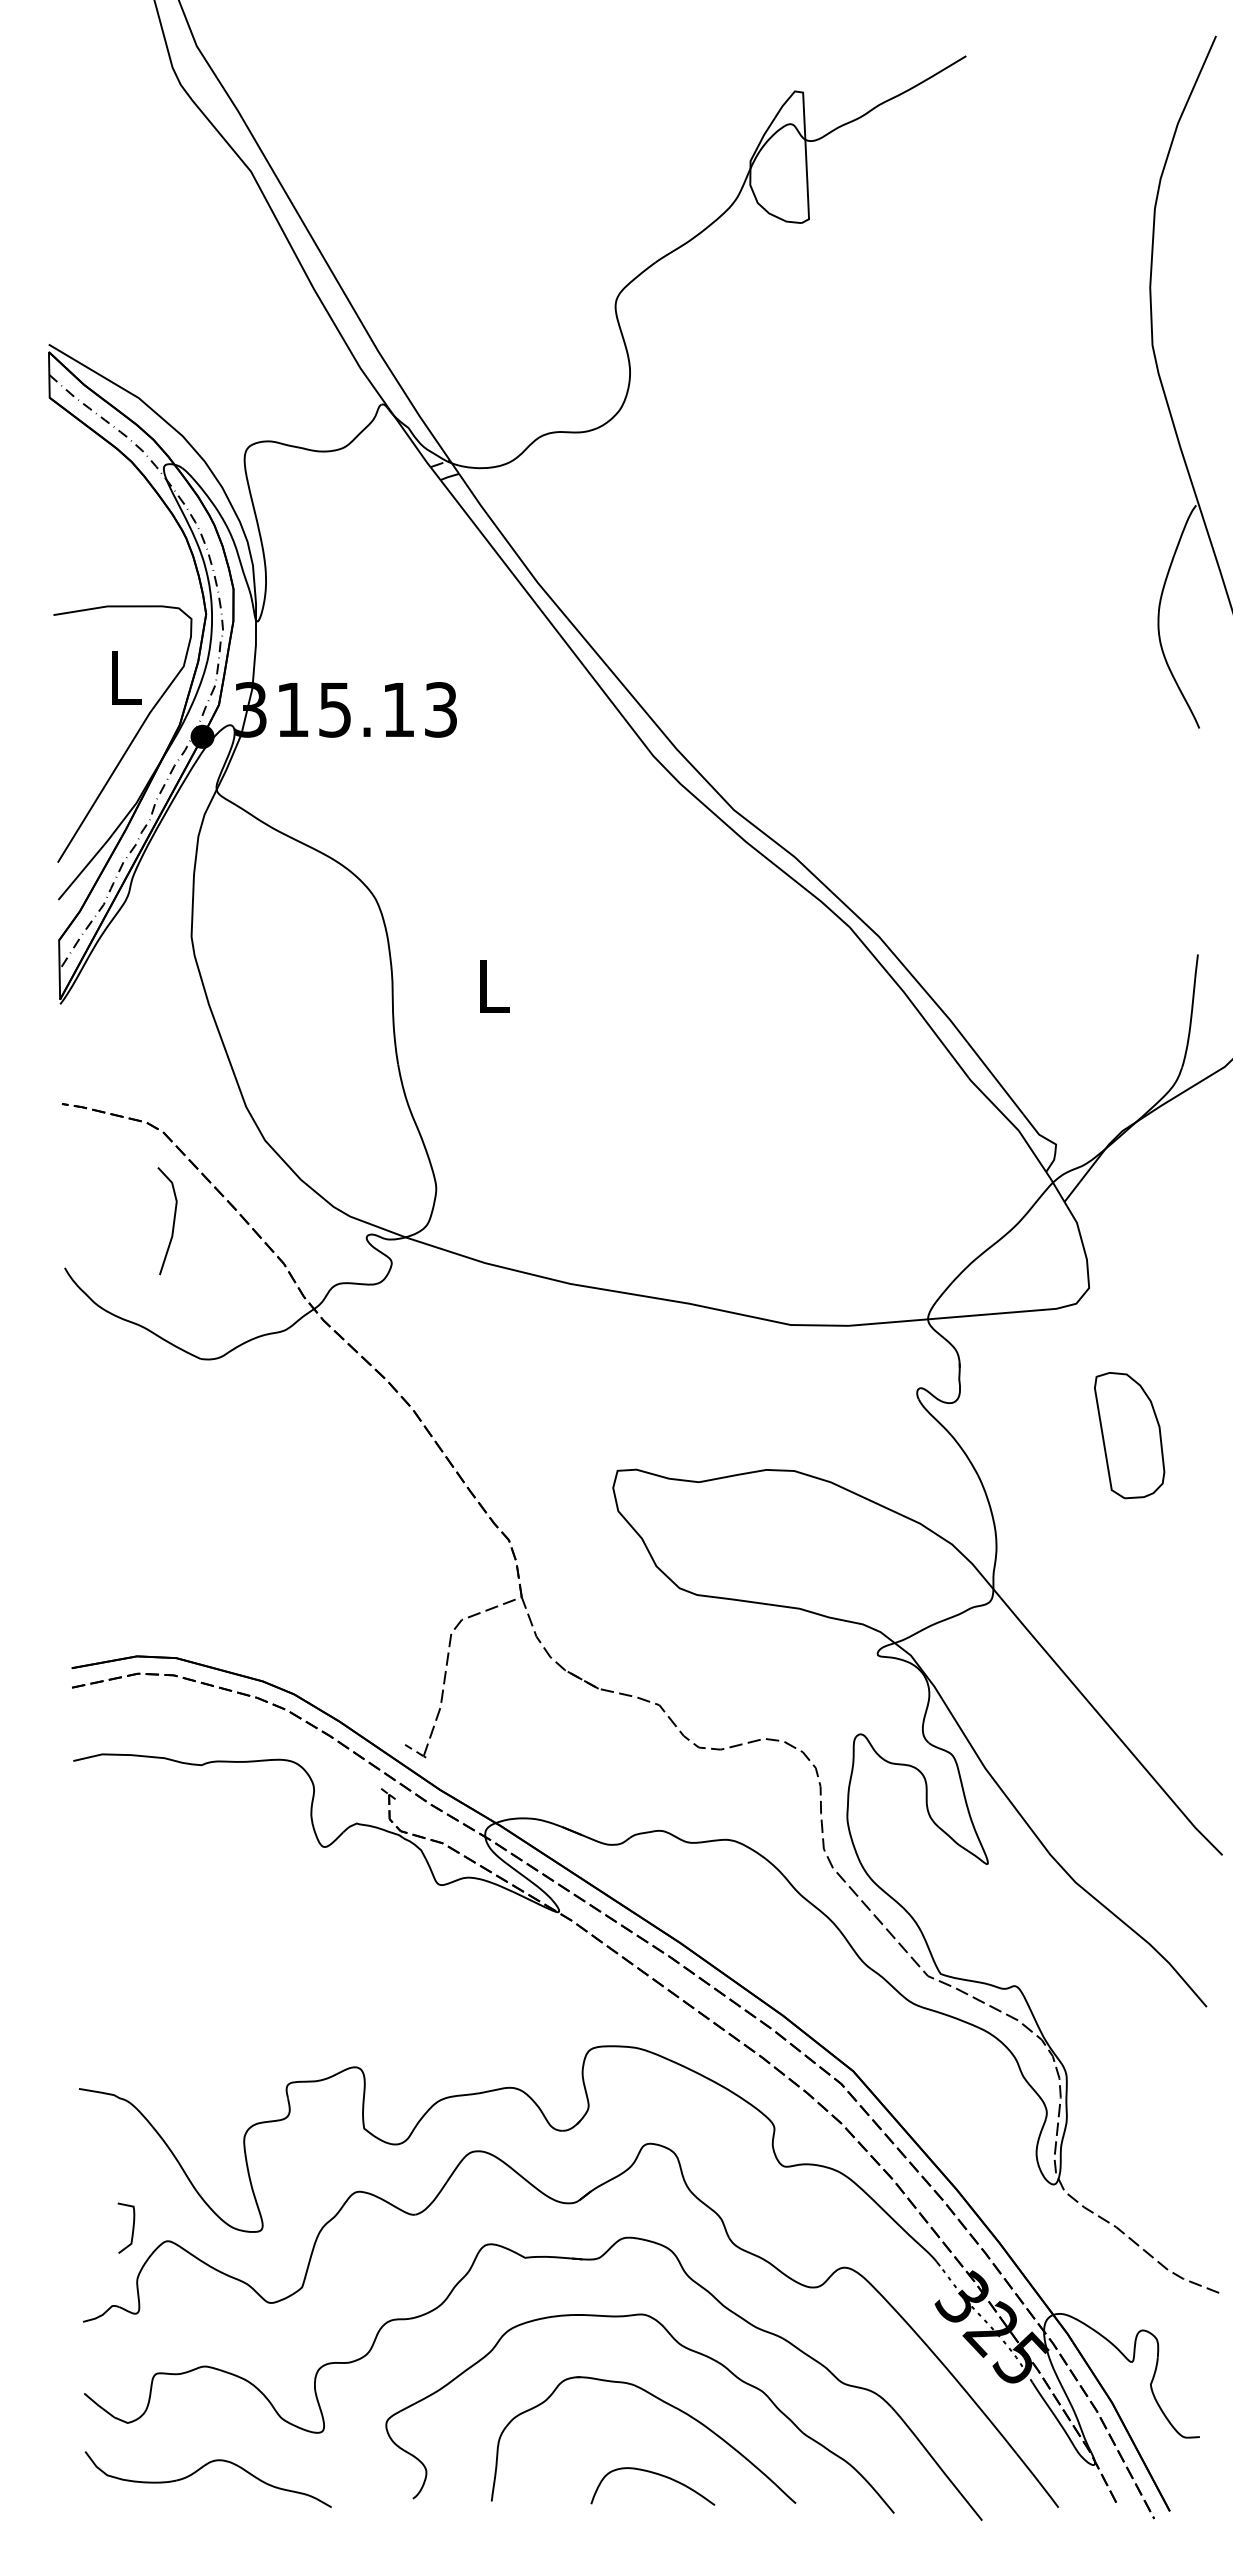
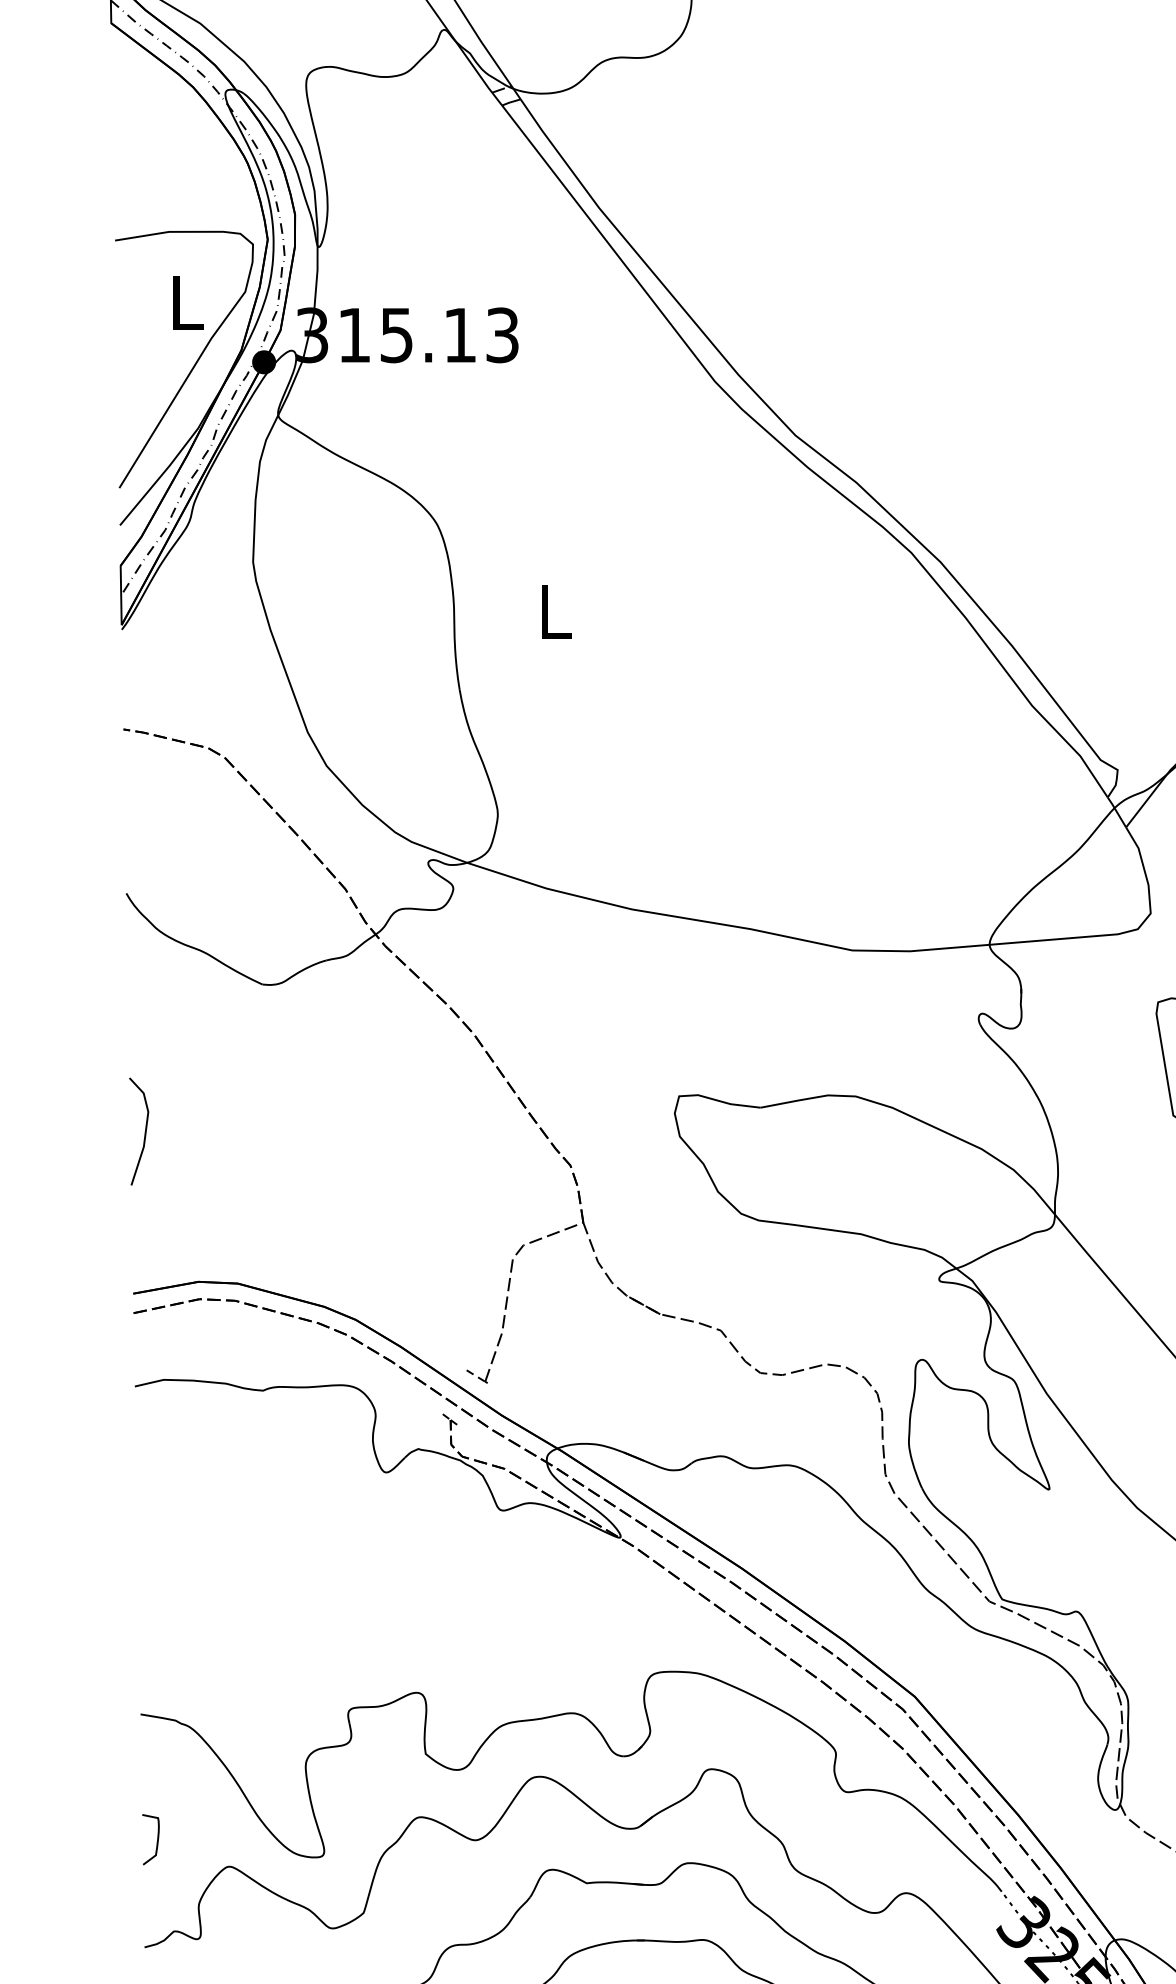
line: (172, 1224) -> (144, 1134), moved
curve: (132, 2227) -> (157, 1838), moved

